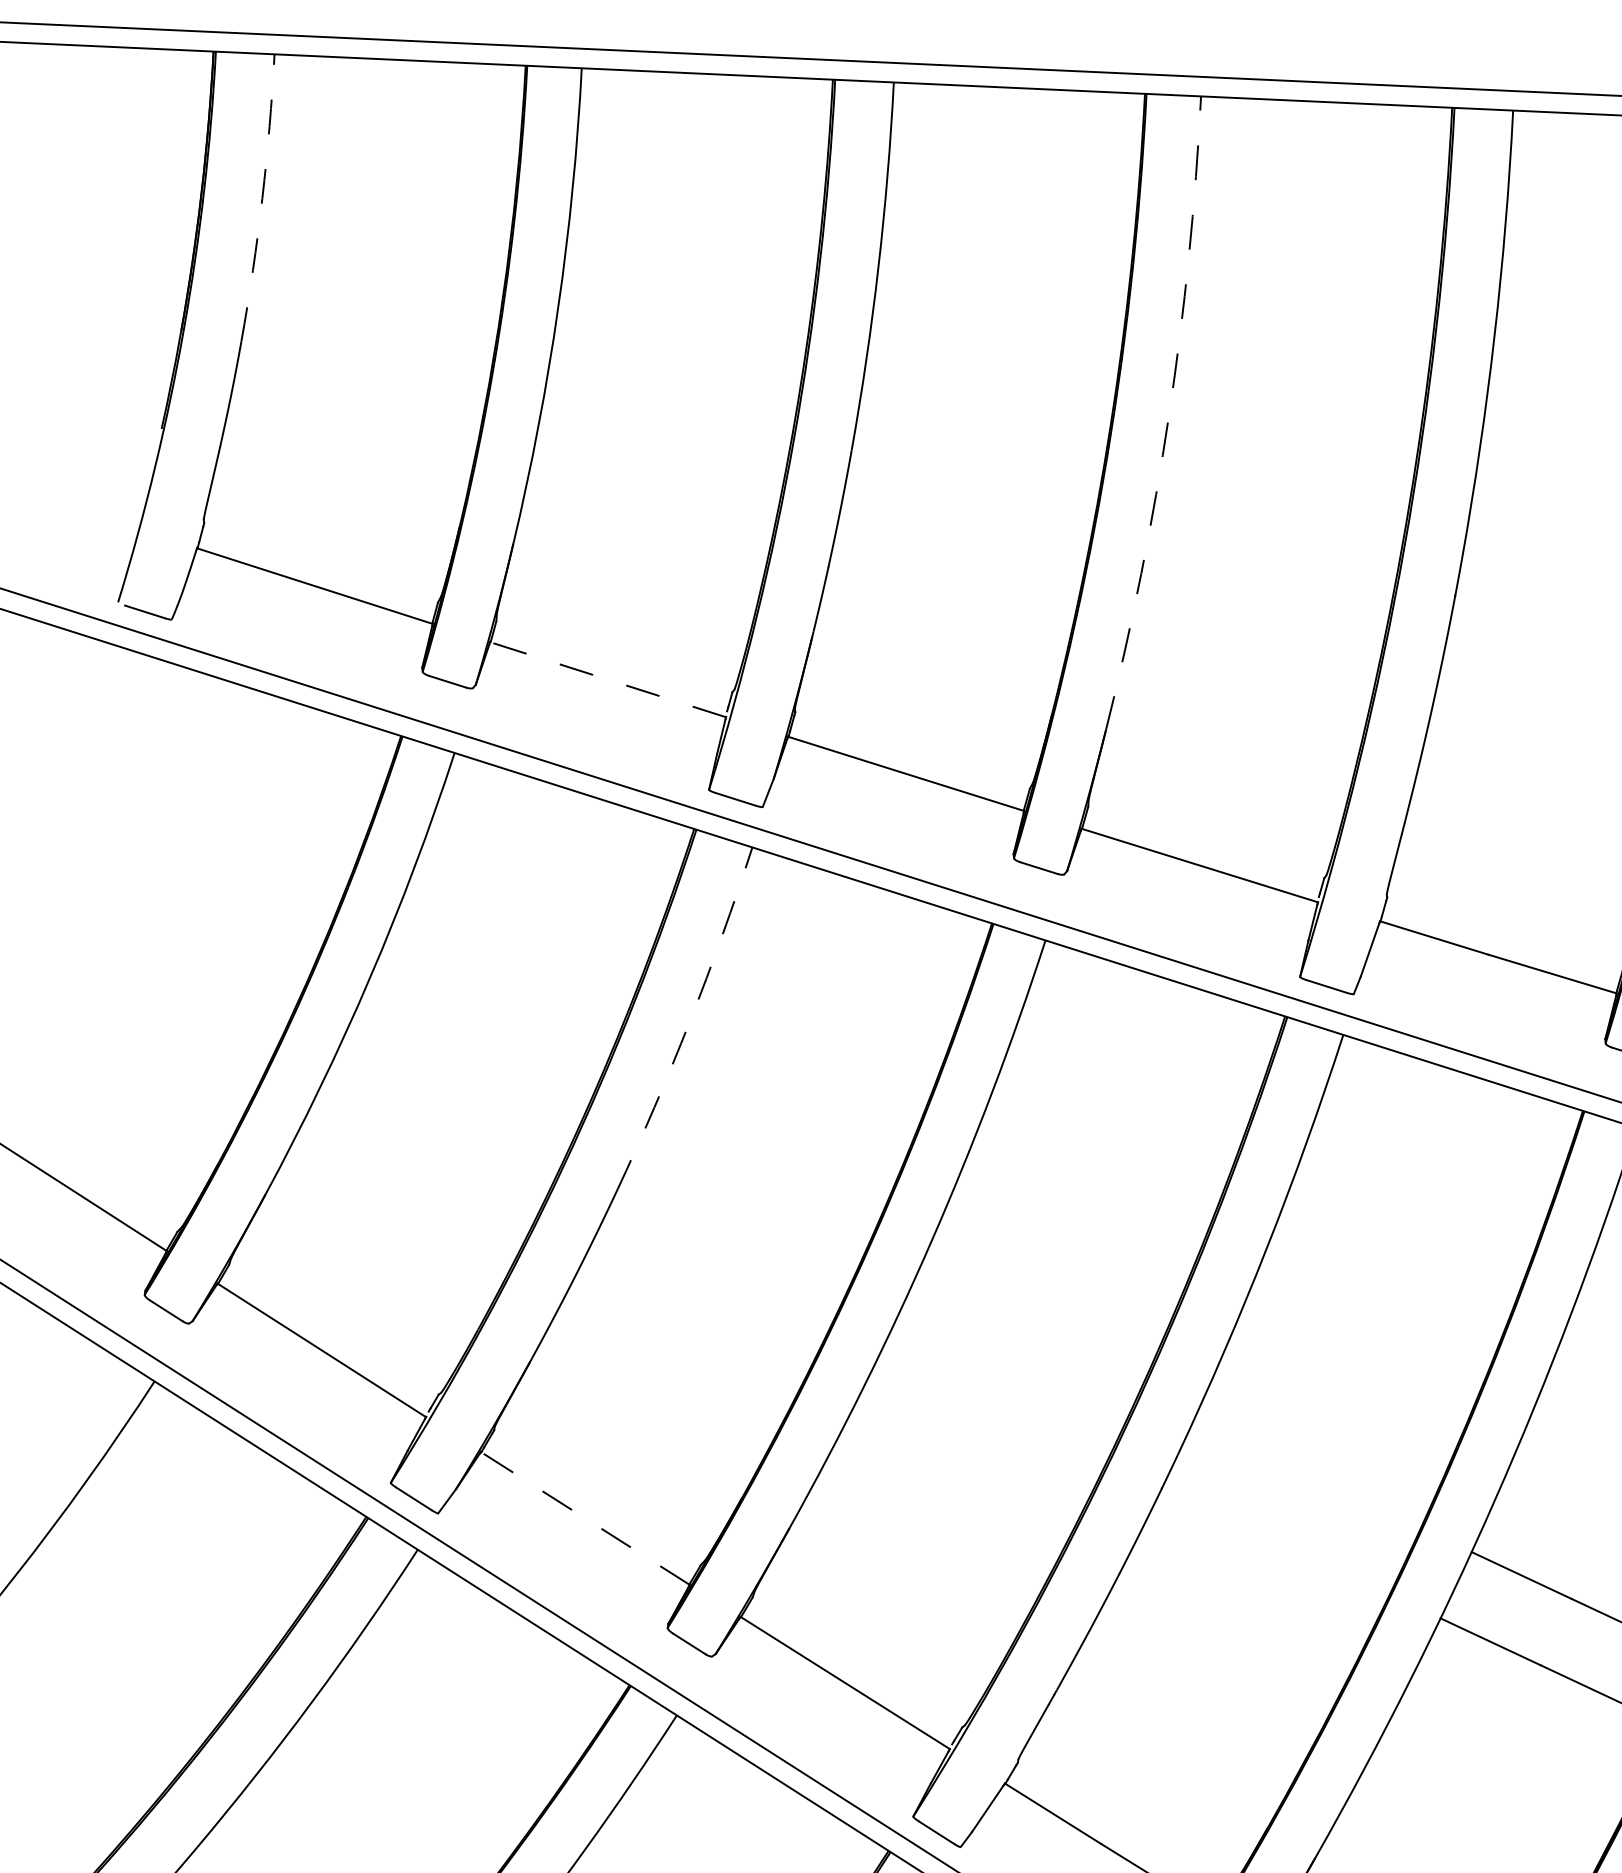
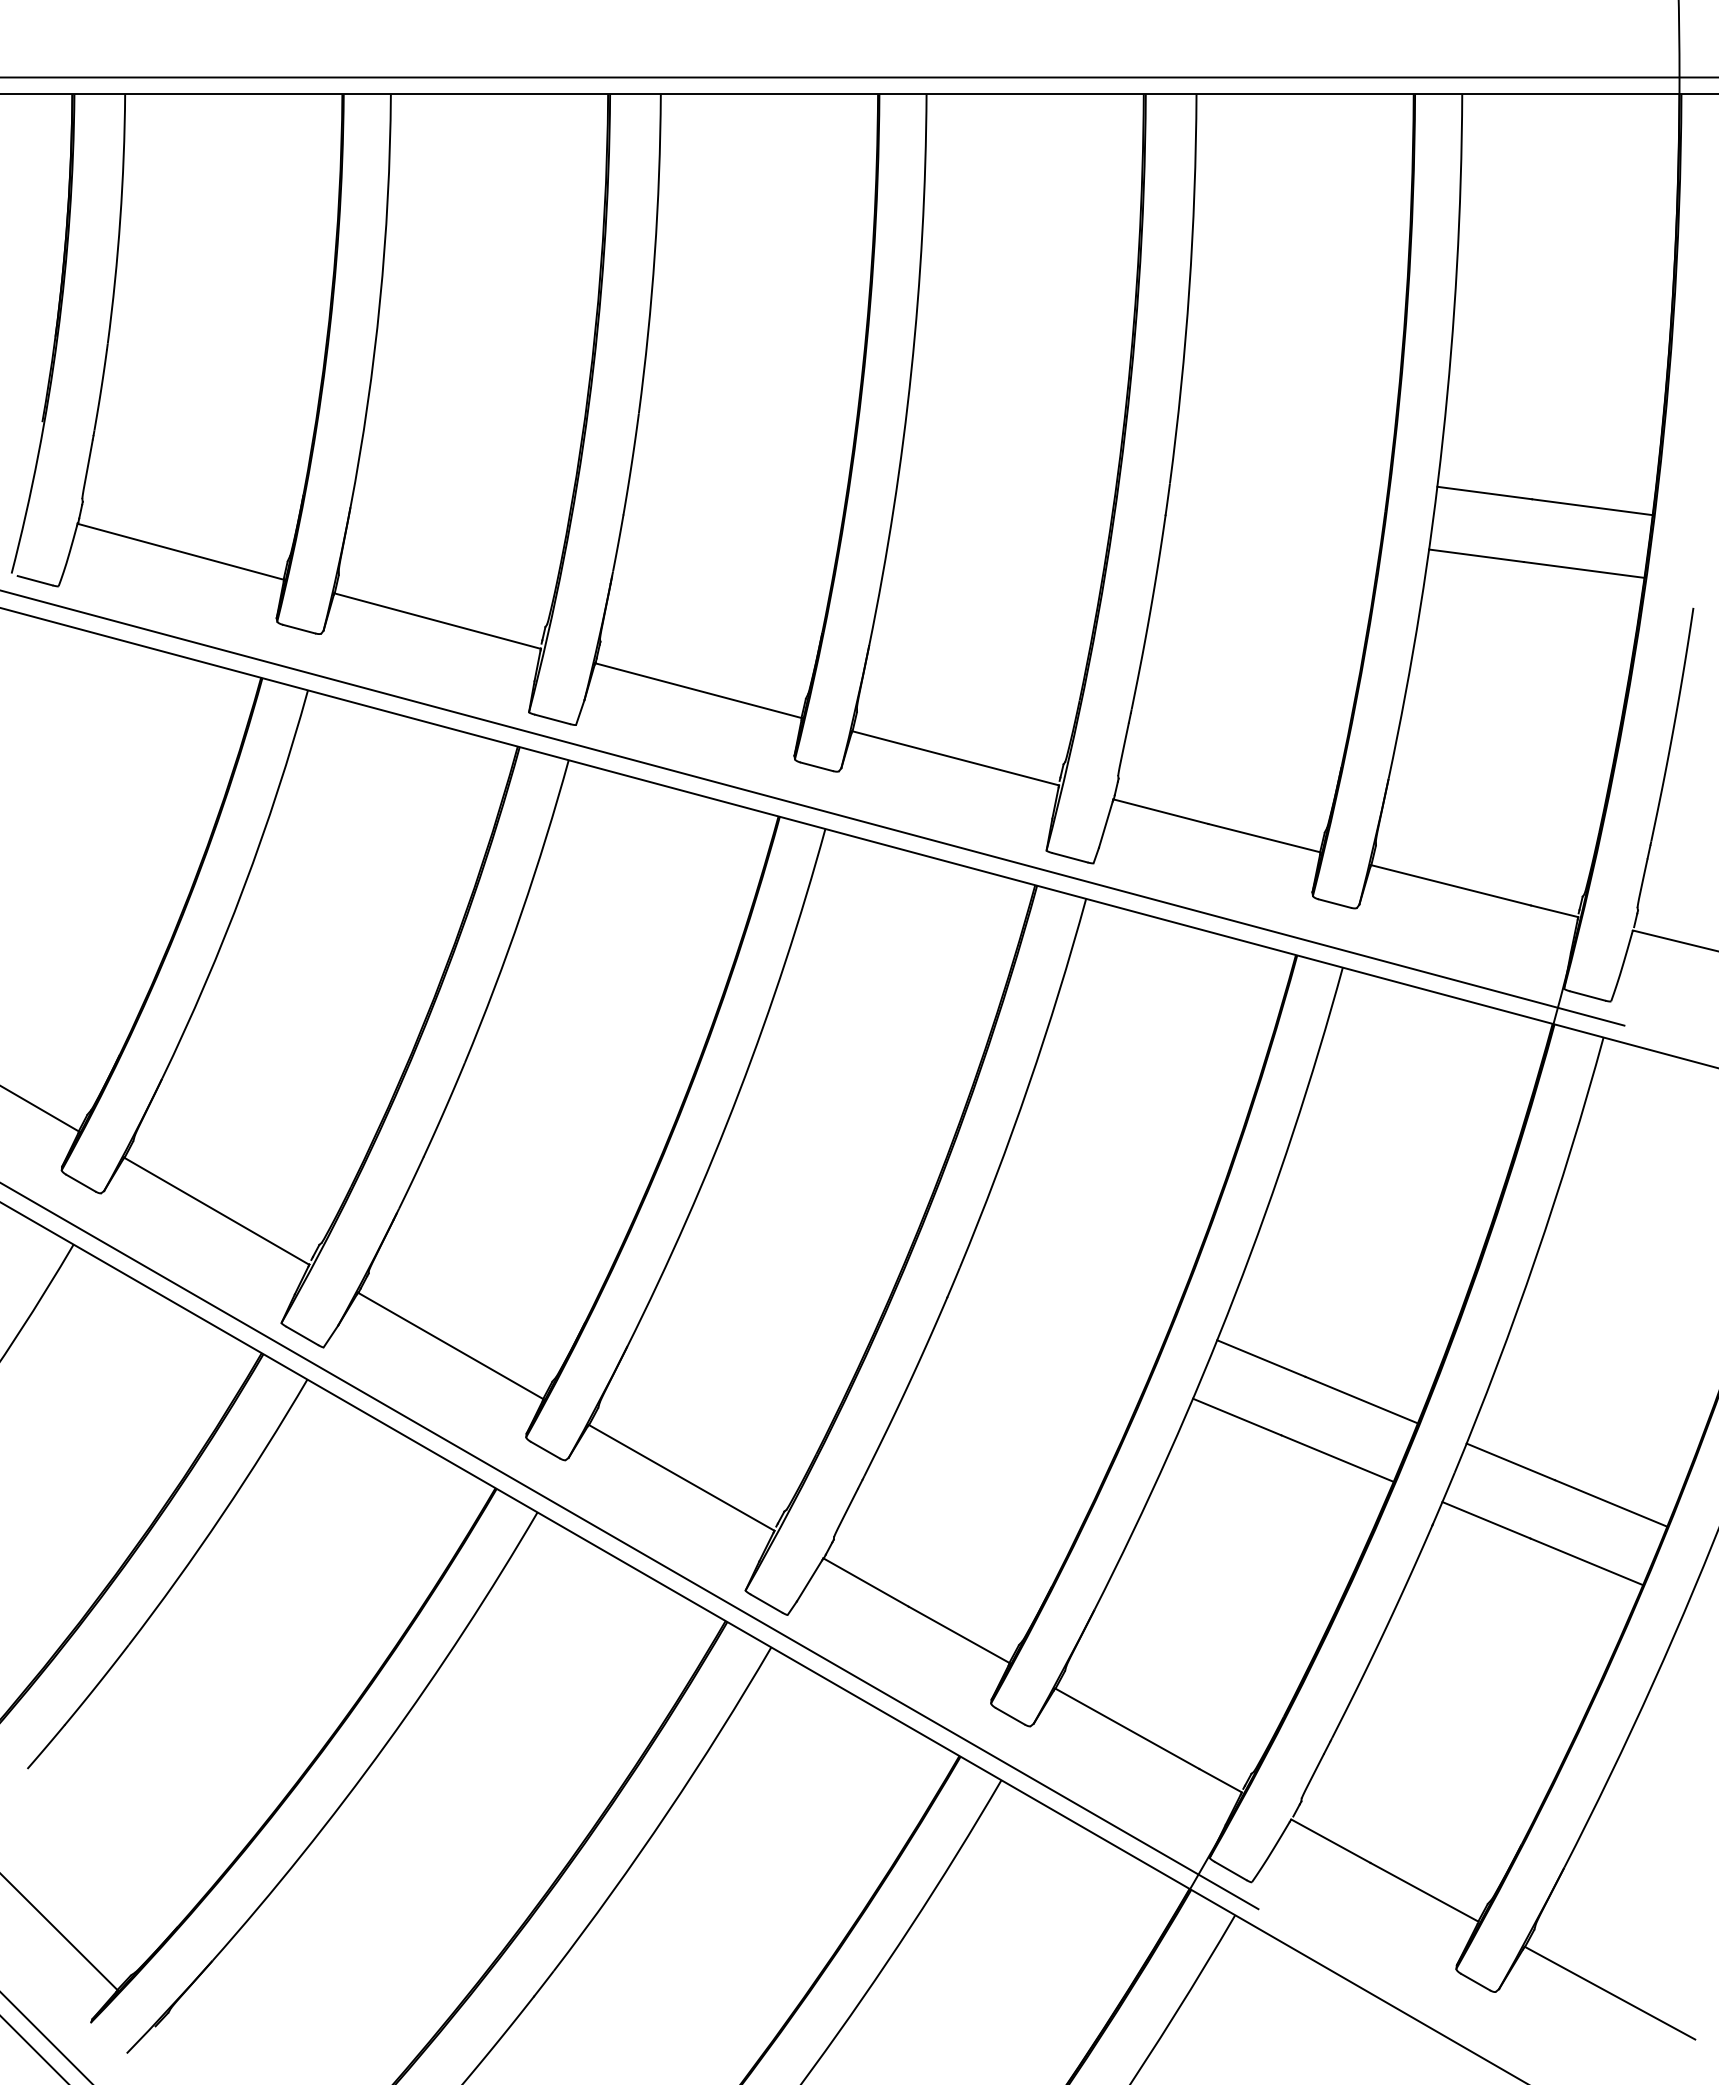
arc: (262, 198) -> (120, 219), dashed -> solid
arc: (1169, 416) -> (911, 371), dashed -> solid
line: (607, 680) -> (437, 621), dashed -> solid
arc: (689, 1022) -> (521, 913), dashed -> solid
line: (584, 1517) -> (450, 1345), dashed -> solid

